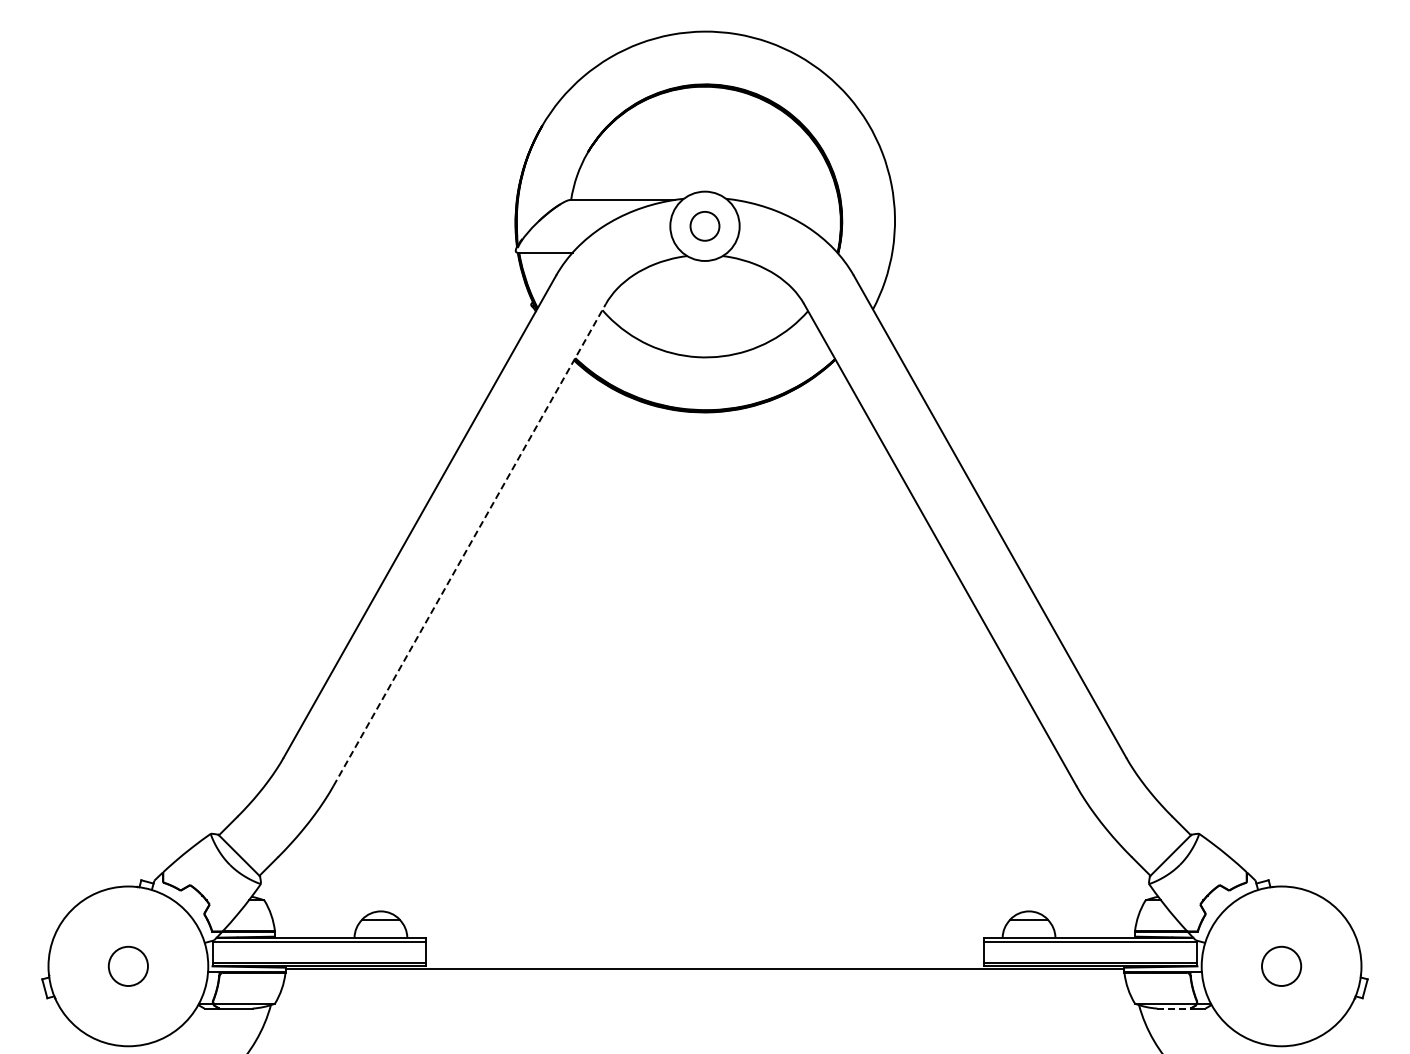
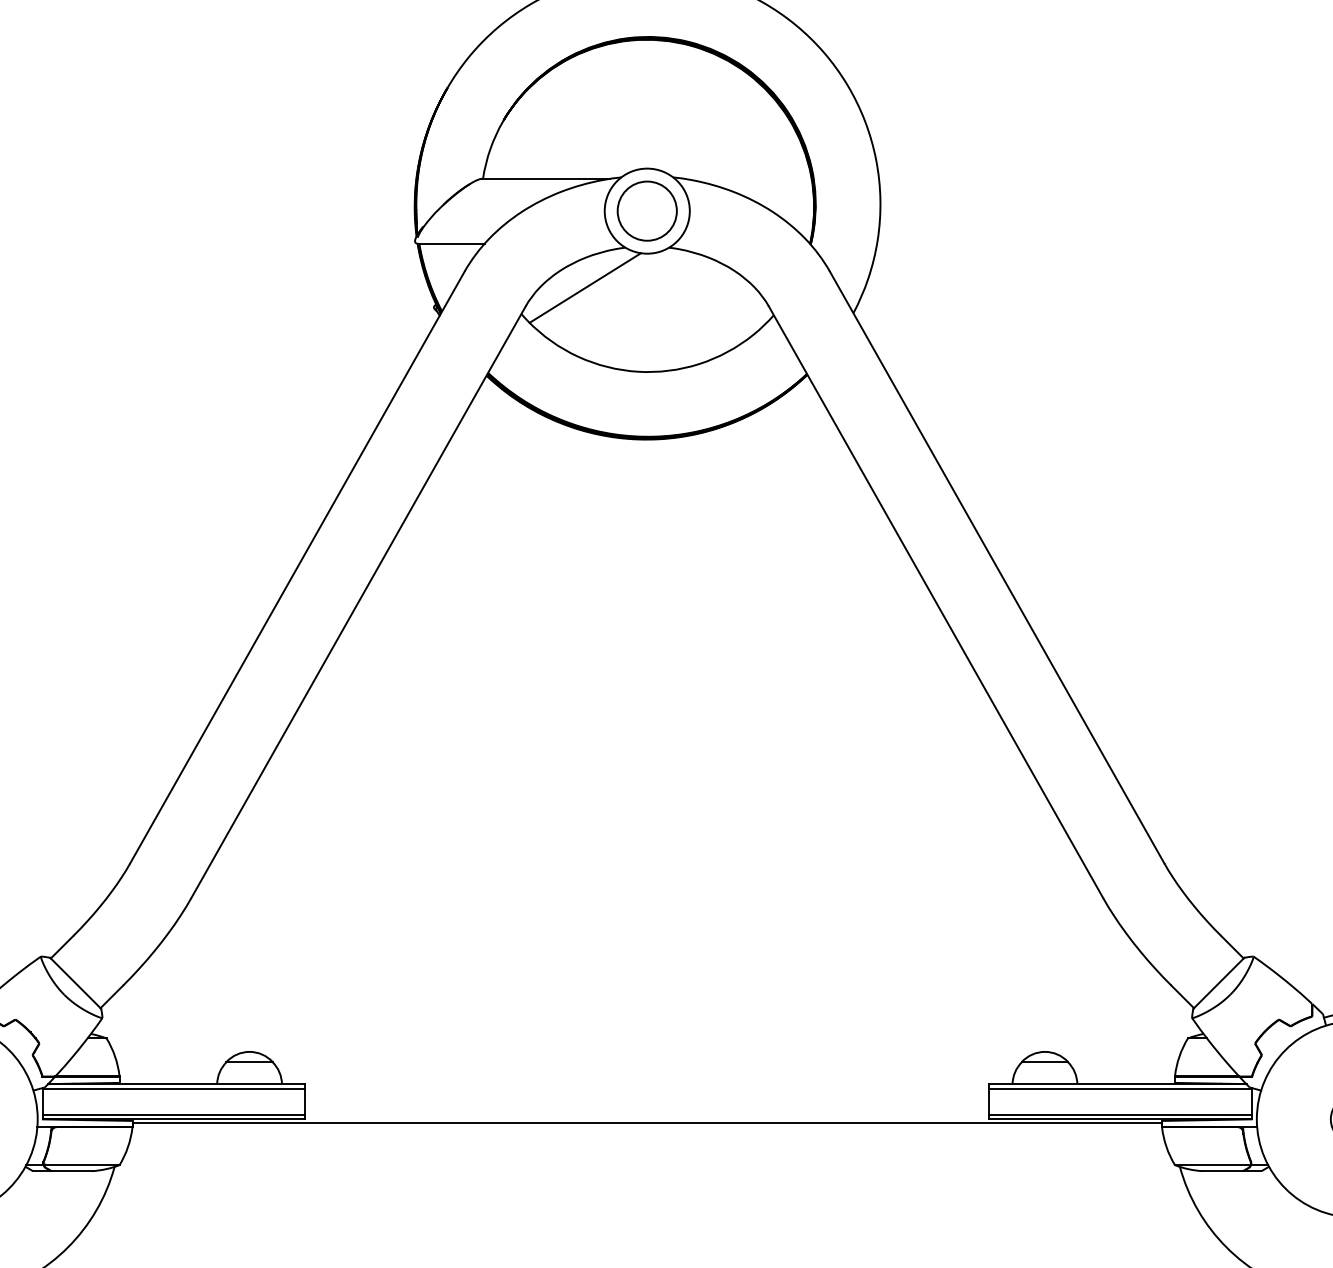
circle: (704, 226) -> (646, 211), size x1.67
line: (654, 288) -> (585, 287), added
line: (469, 544) -> (358, 601), dashed -> solid
line: (1173, 1008) -> (1222, 1171), dashed -> solid

